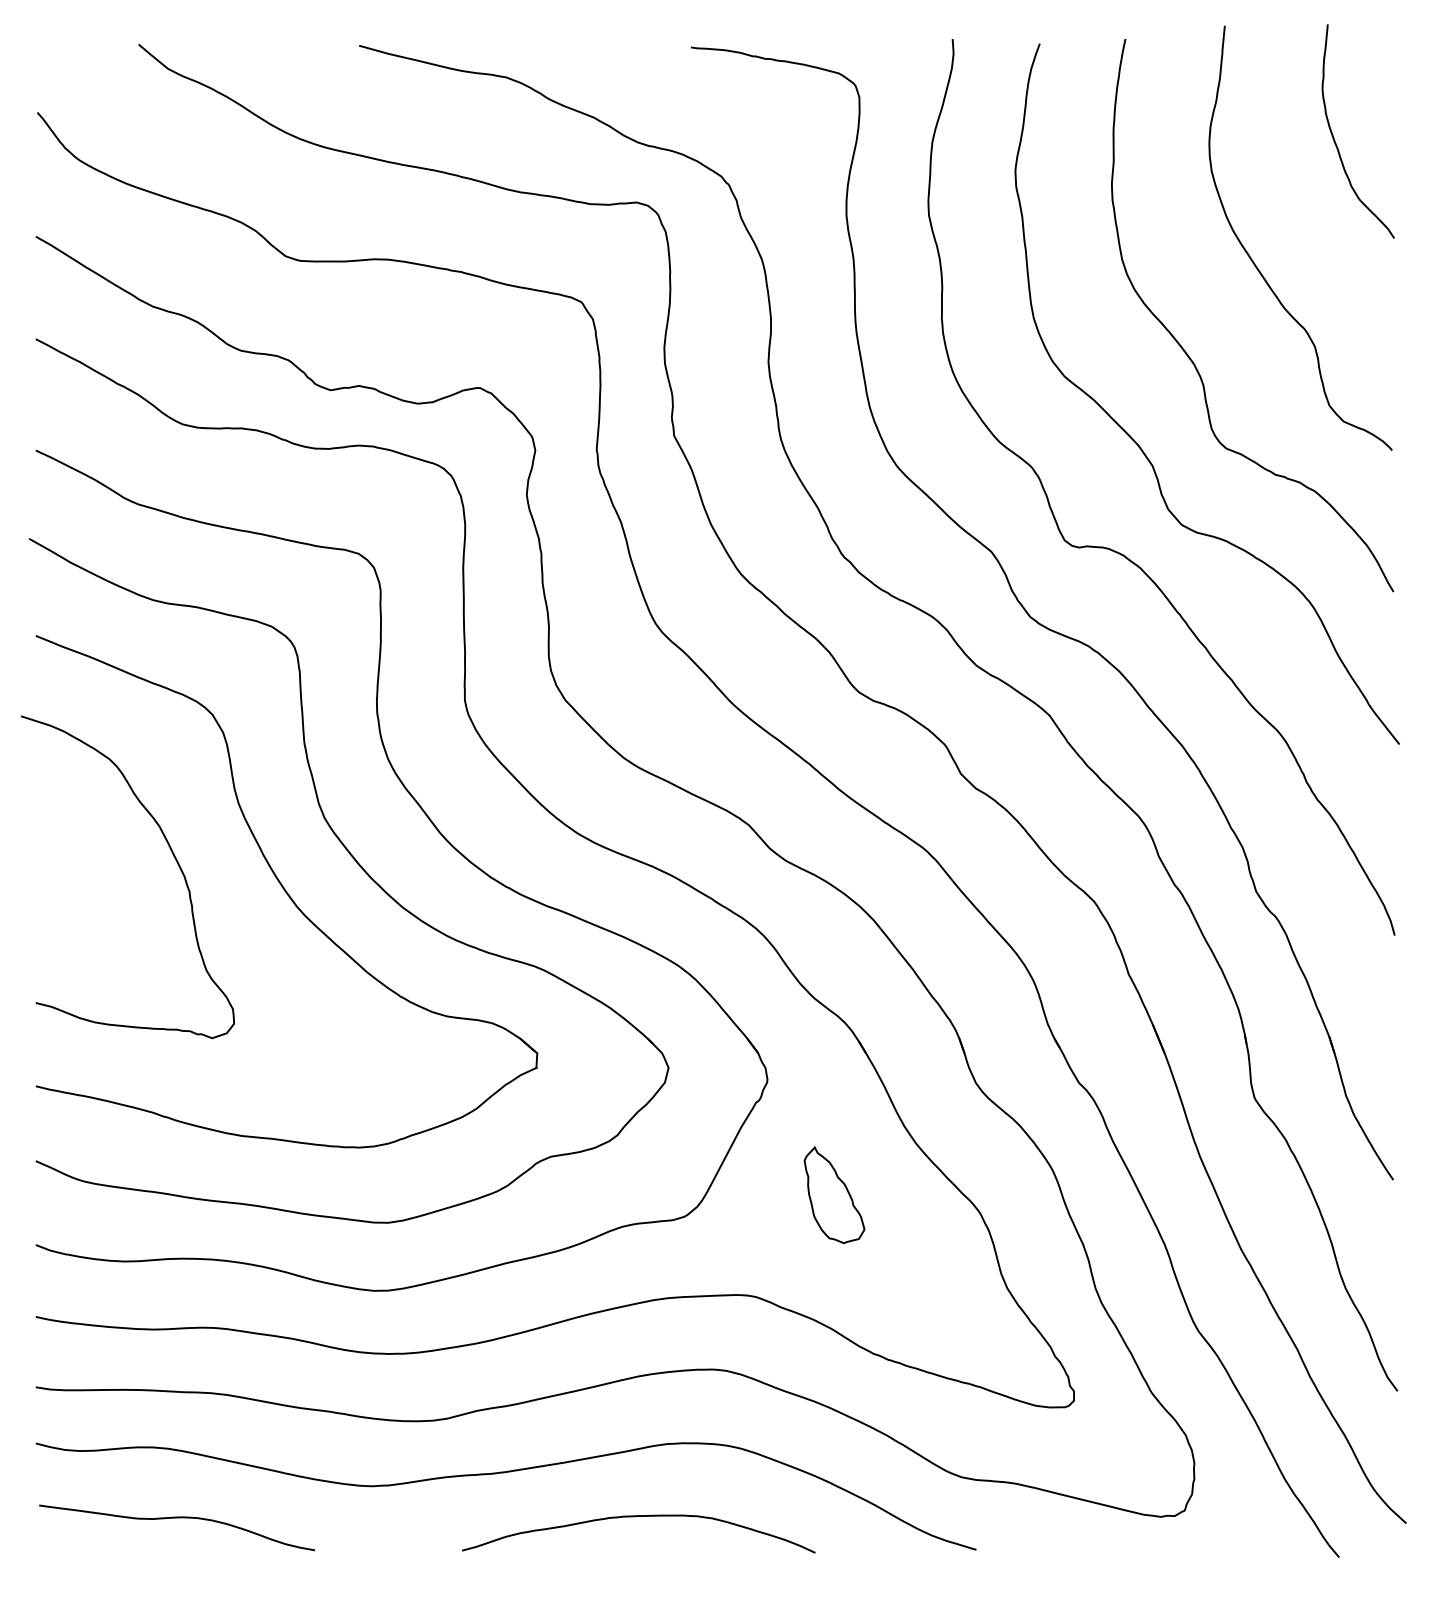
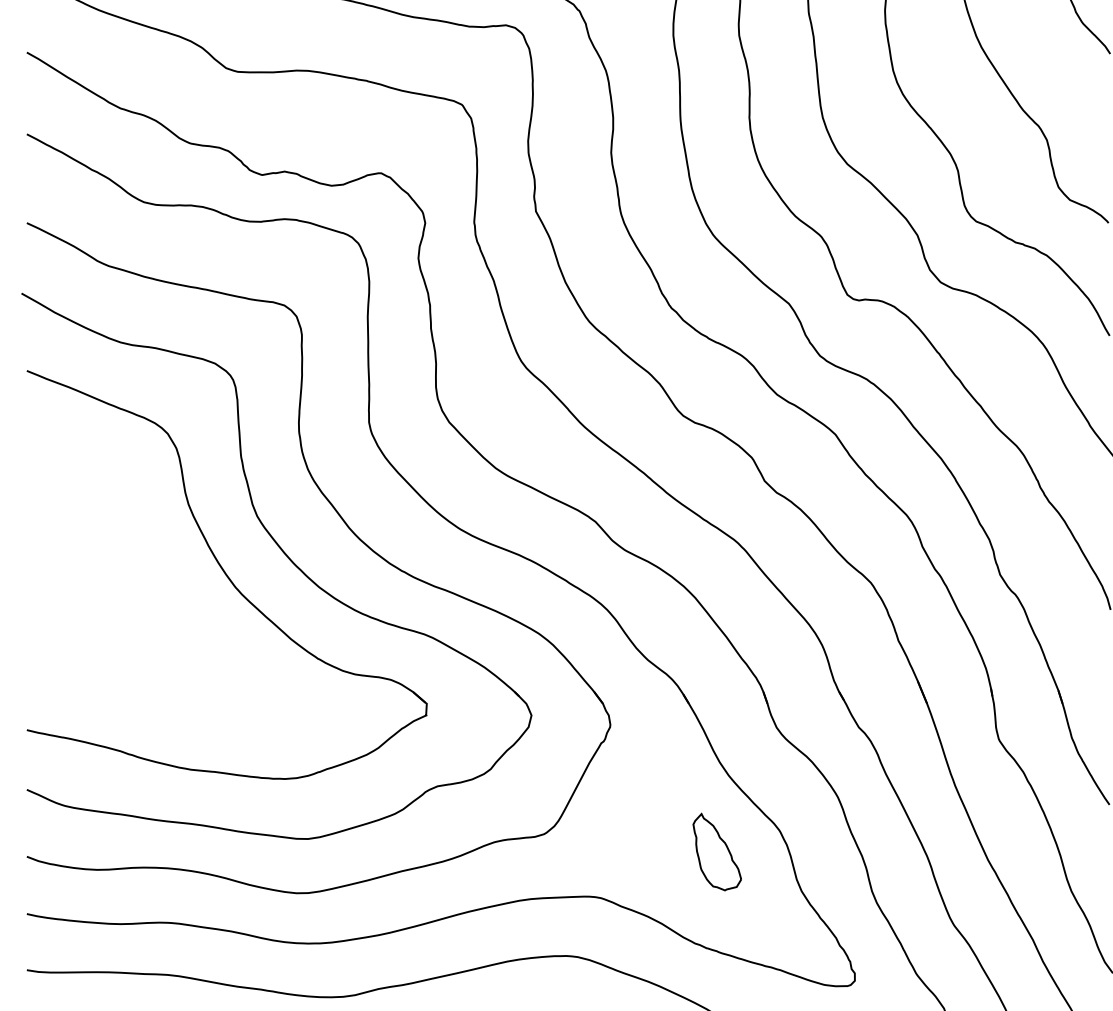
curve: (172, 854) -> (135, 545), removed
part: (834, 1195) -> (717, 852), moved

